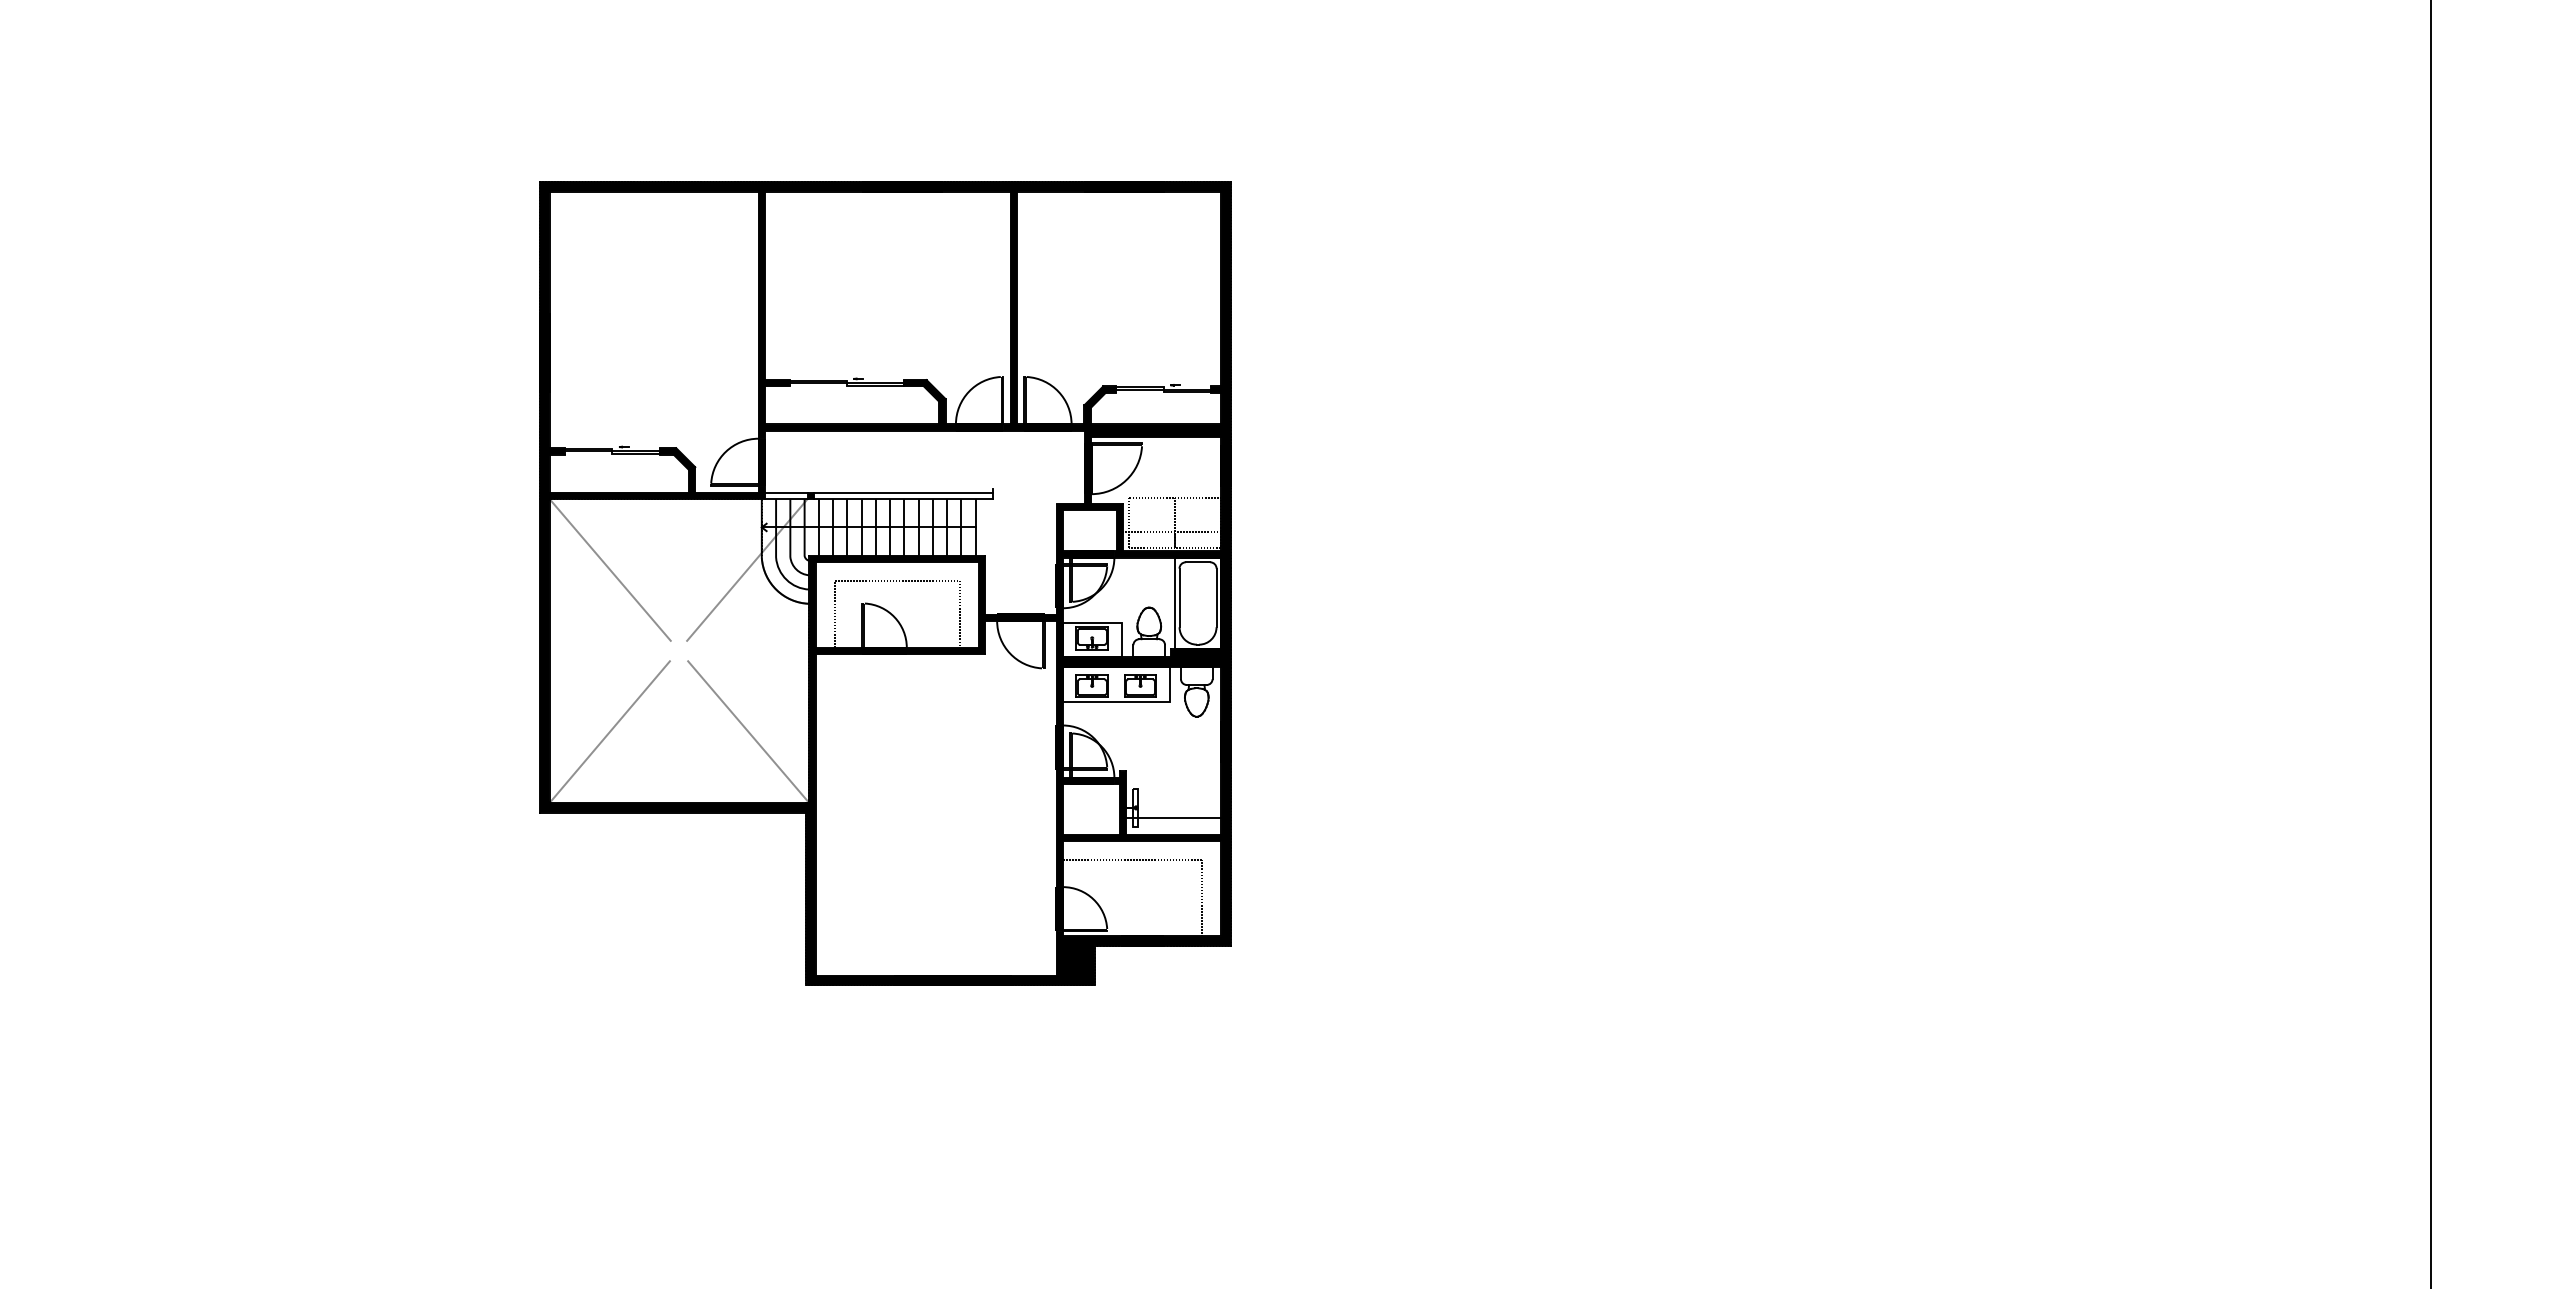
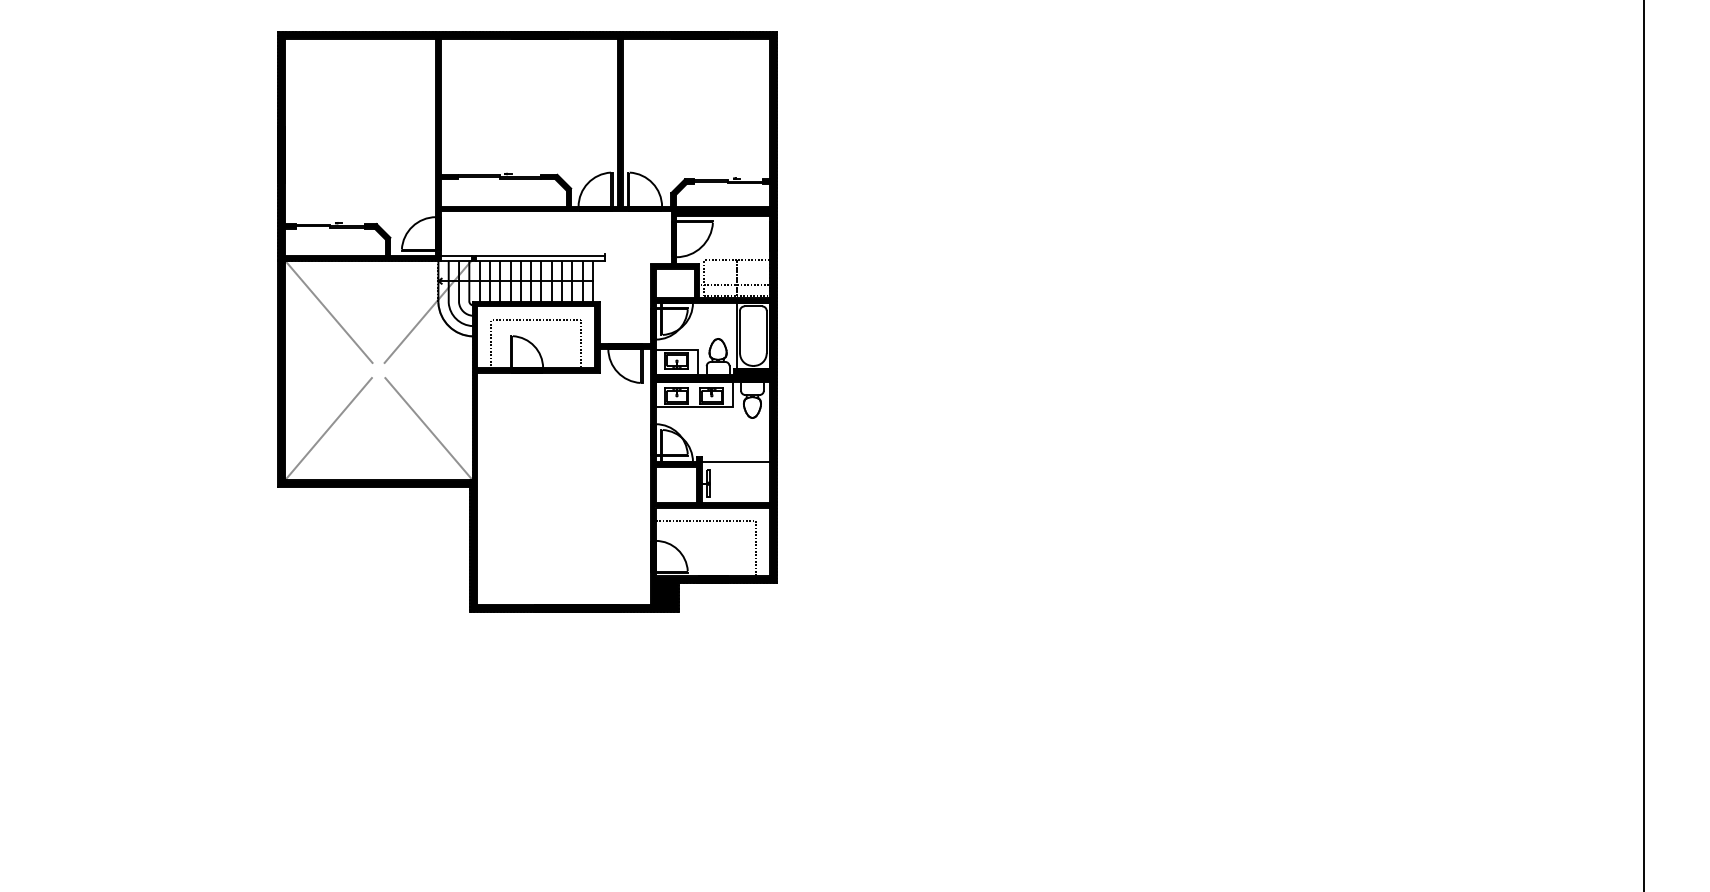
line: (1173, 817) -> (735, 461), moved

